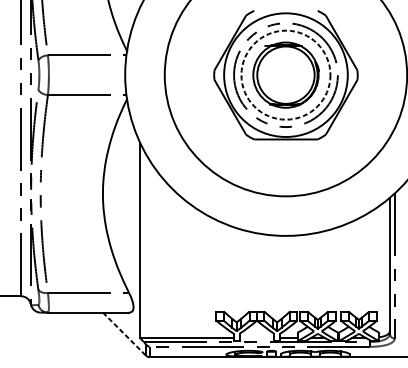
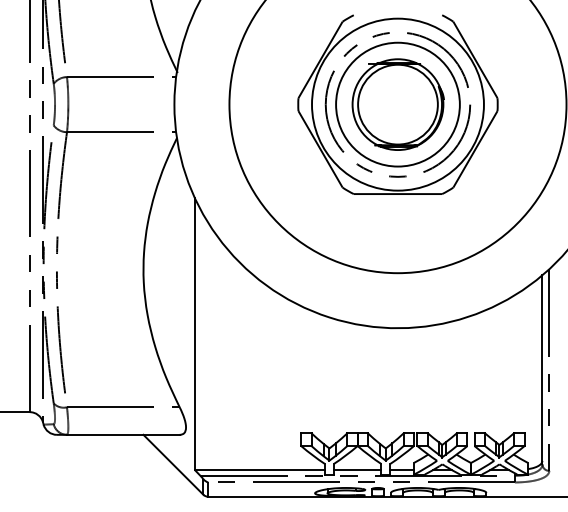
circle: (285, 75) -> (397, 104), dashed -> solid
line: (124, 334) -> (173, 465), dashed -> solid
line: (256, 338) -> (357, 470), added

